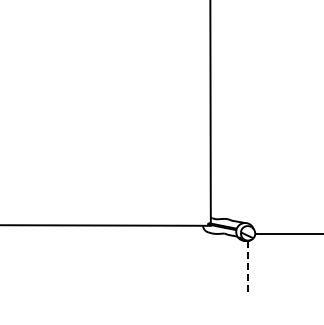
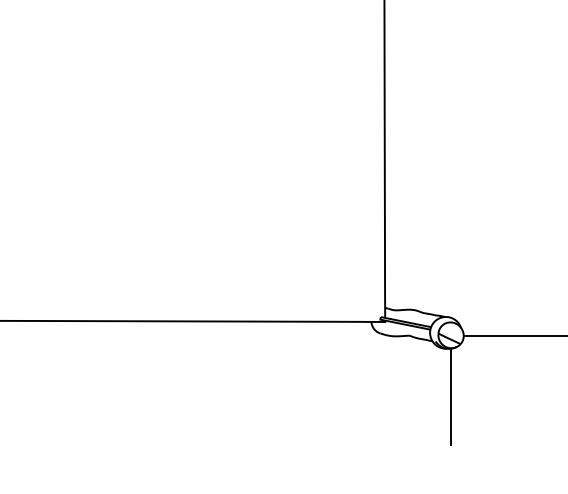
line: (247, 268) -> (450, 397), dashed -> solid

